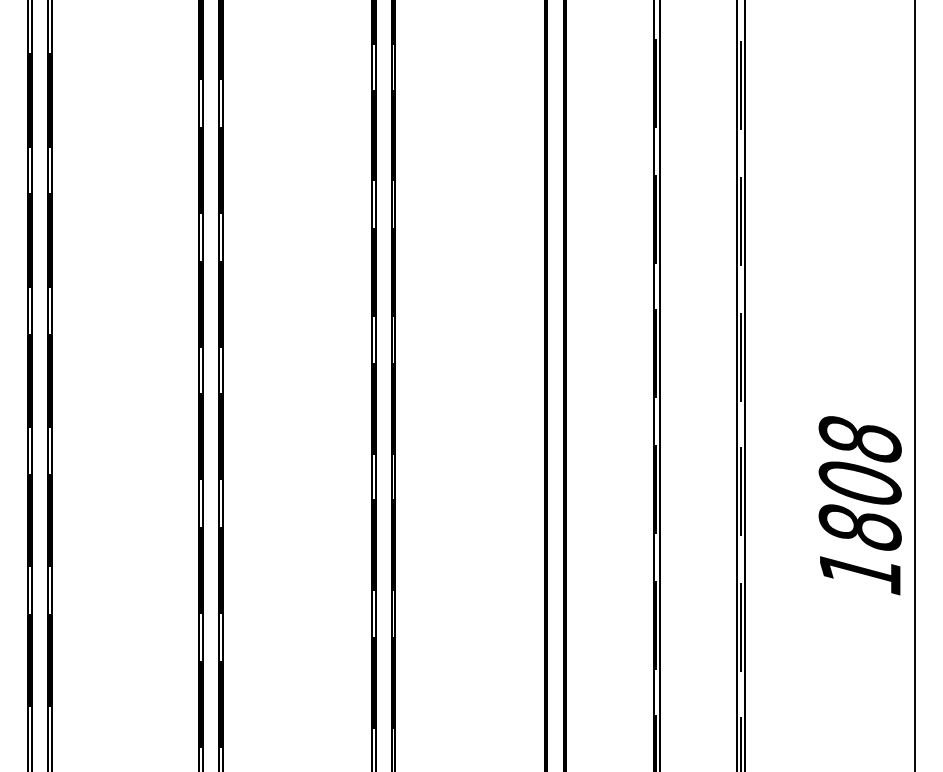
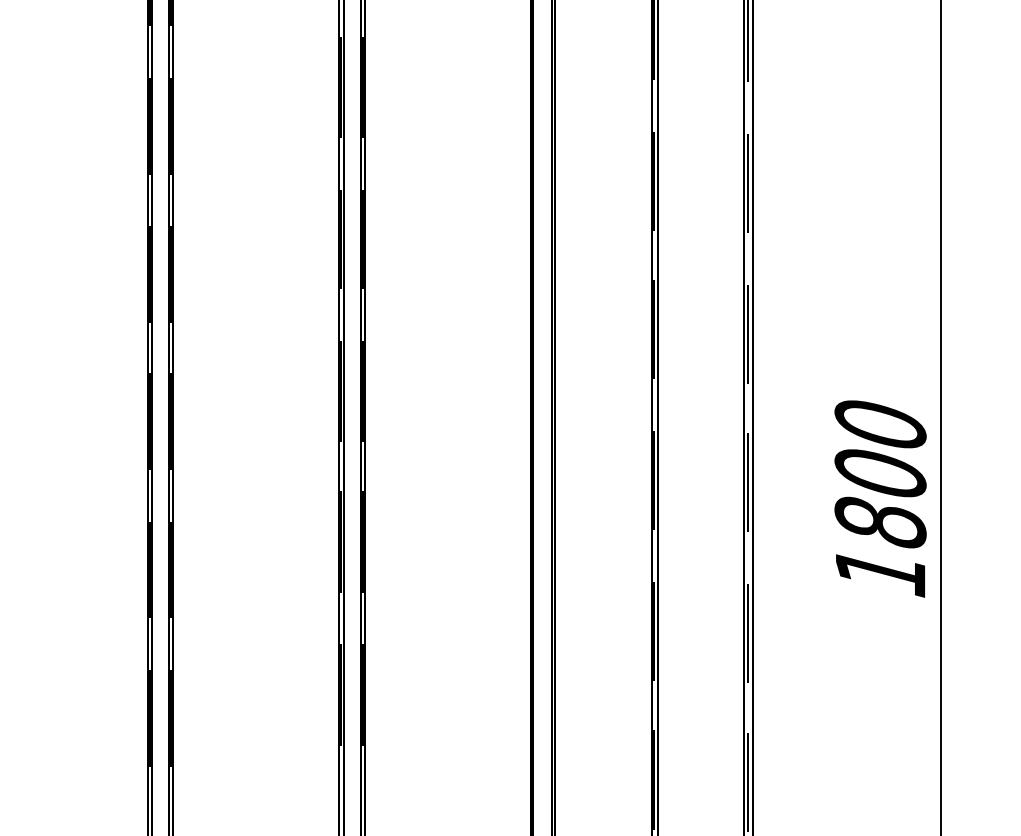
text: (860, 439) -> (880, 424), 1808 -> 1800

